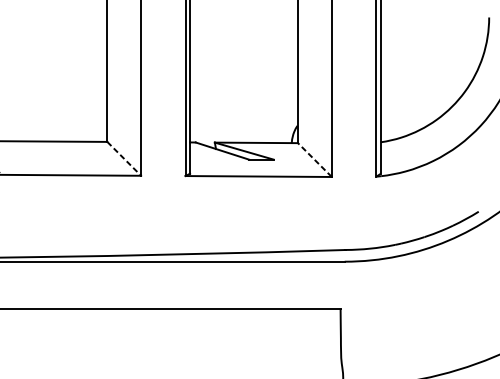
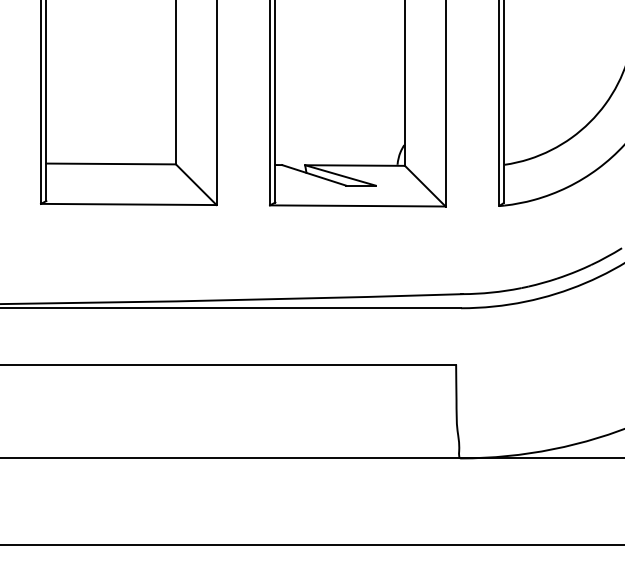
line: (124, 158) -> (196, 184), dashed -> solid
line: (315, 160) -> (425, 186), dashed -> solid

